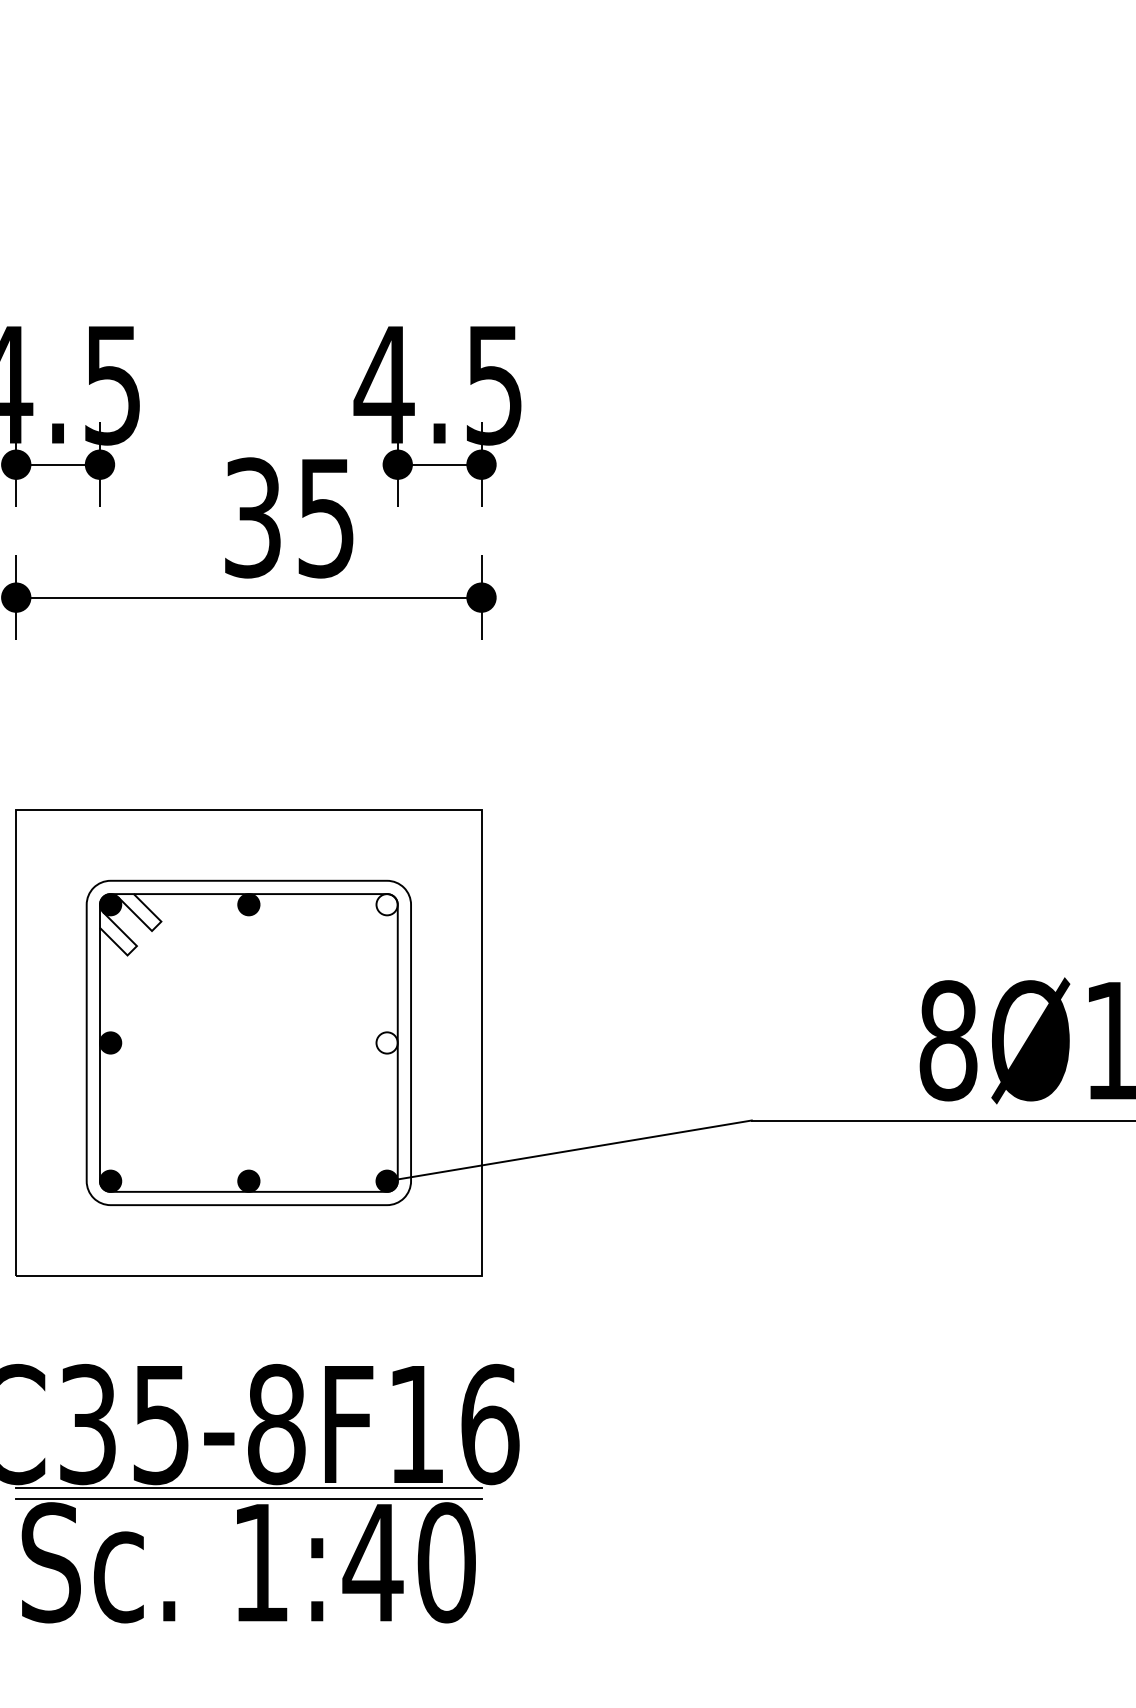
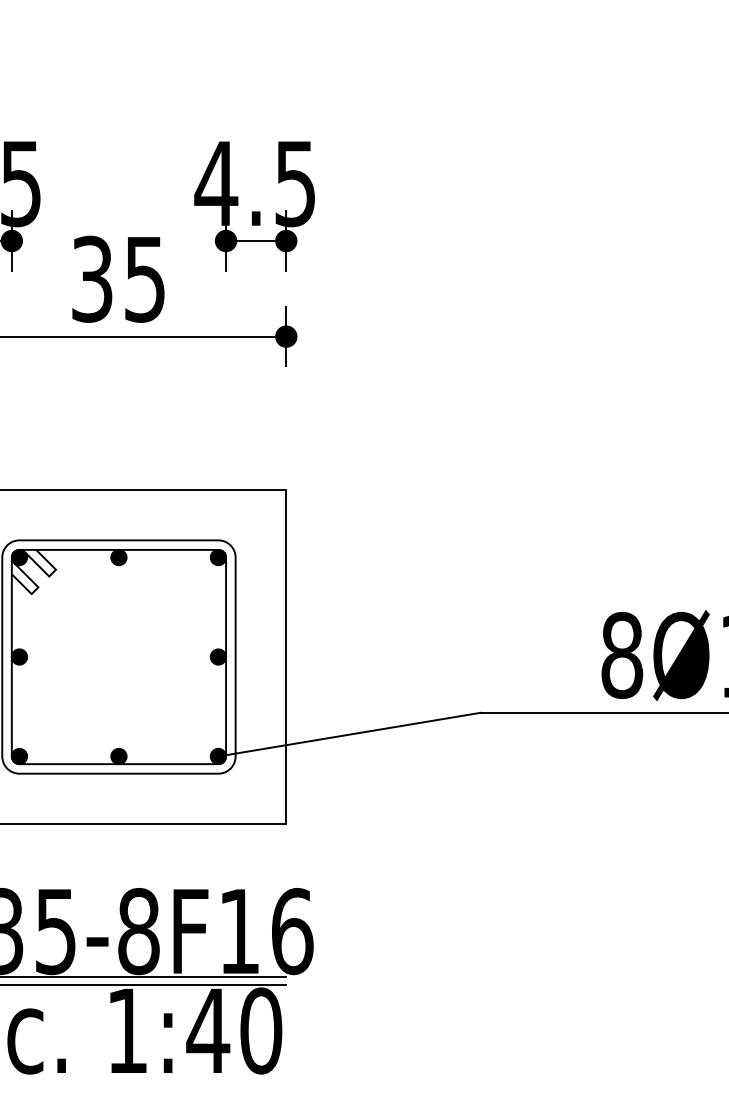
text: (289, 517) -> (118, 279), moved
fill: (386, 904) -> (217, 557), added
fill: (386, 1042) -> (217, 656), added

